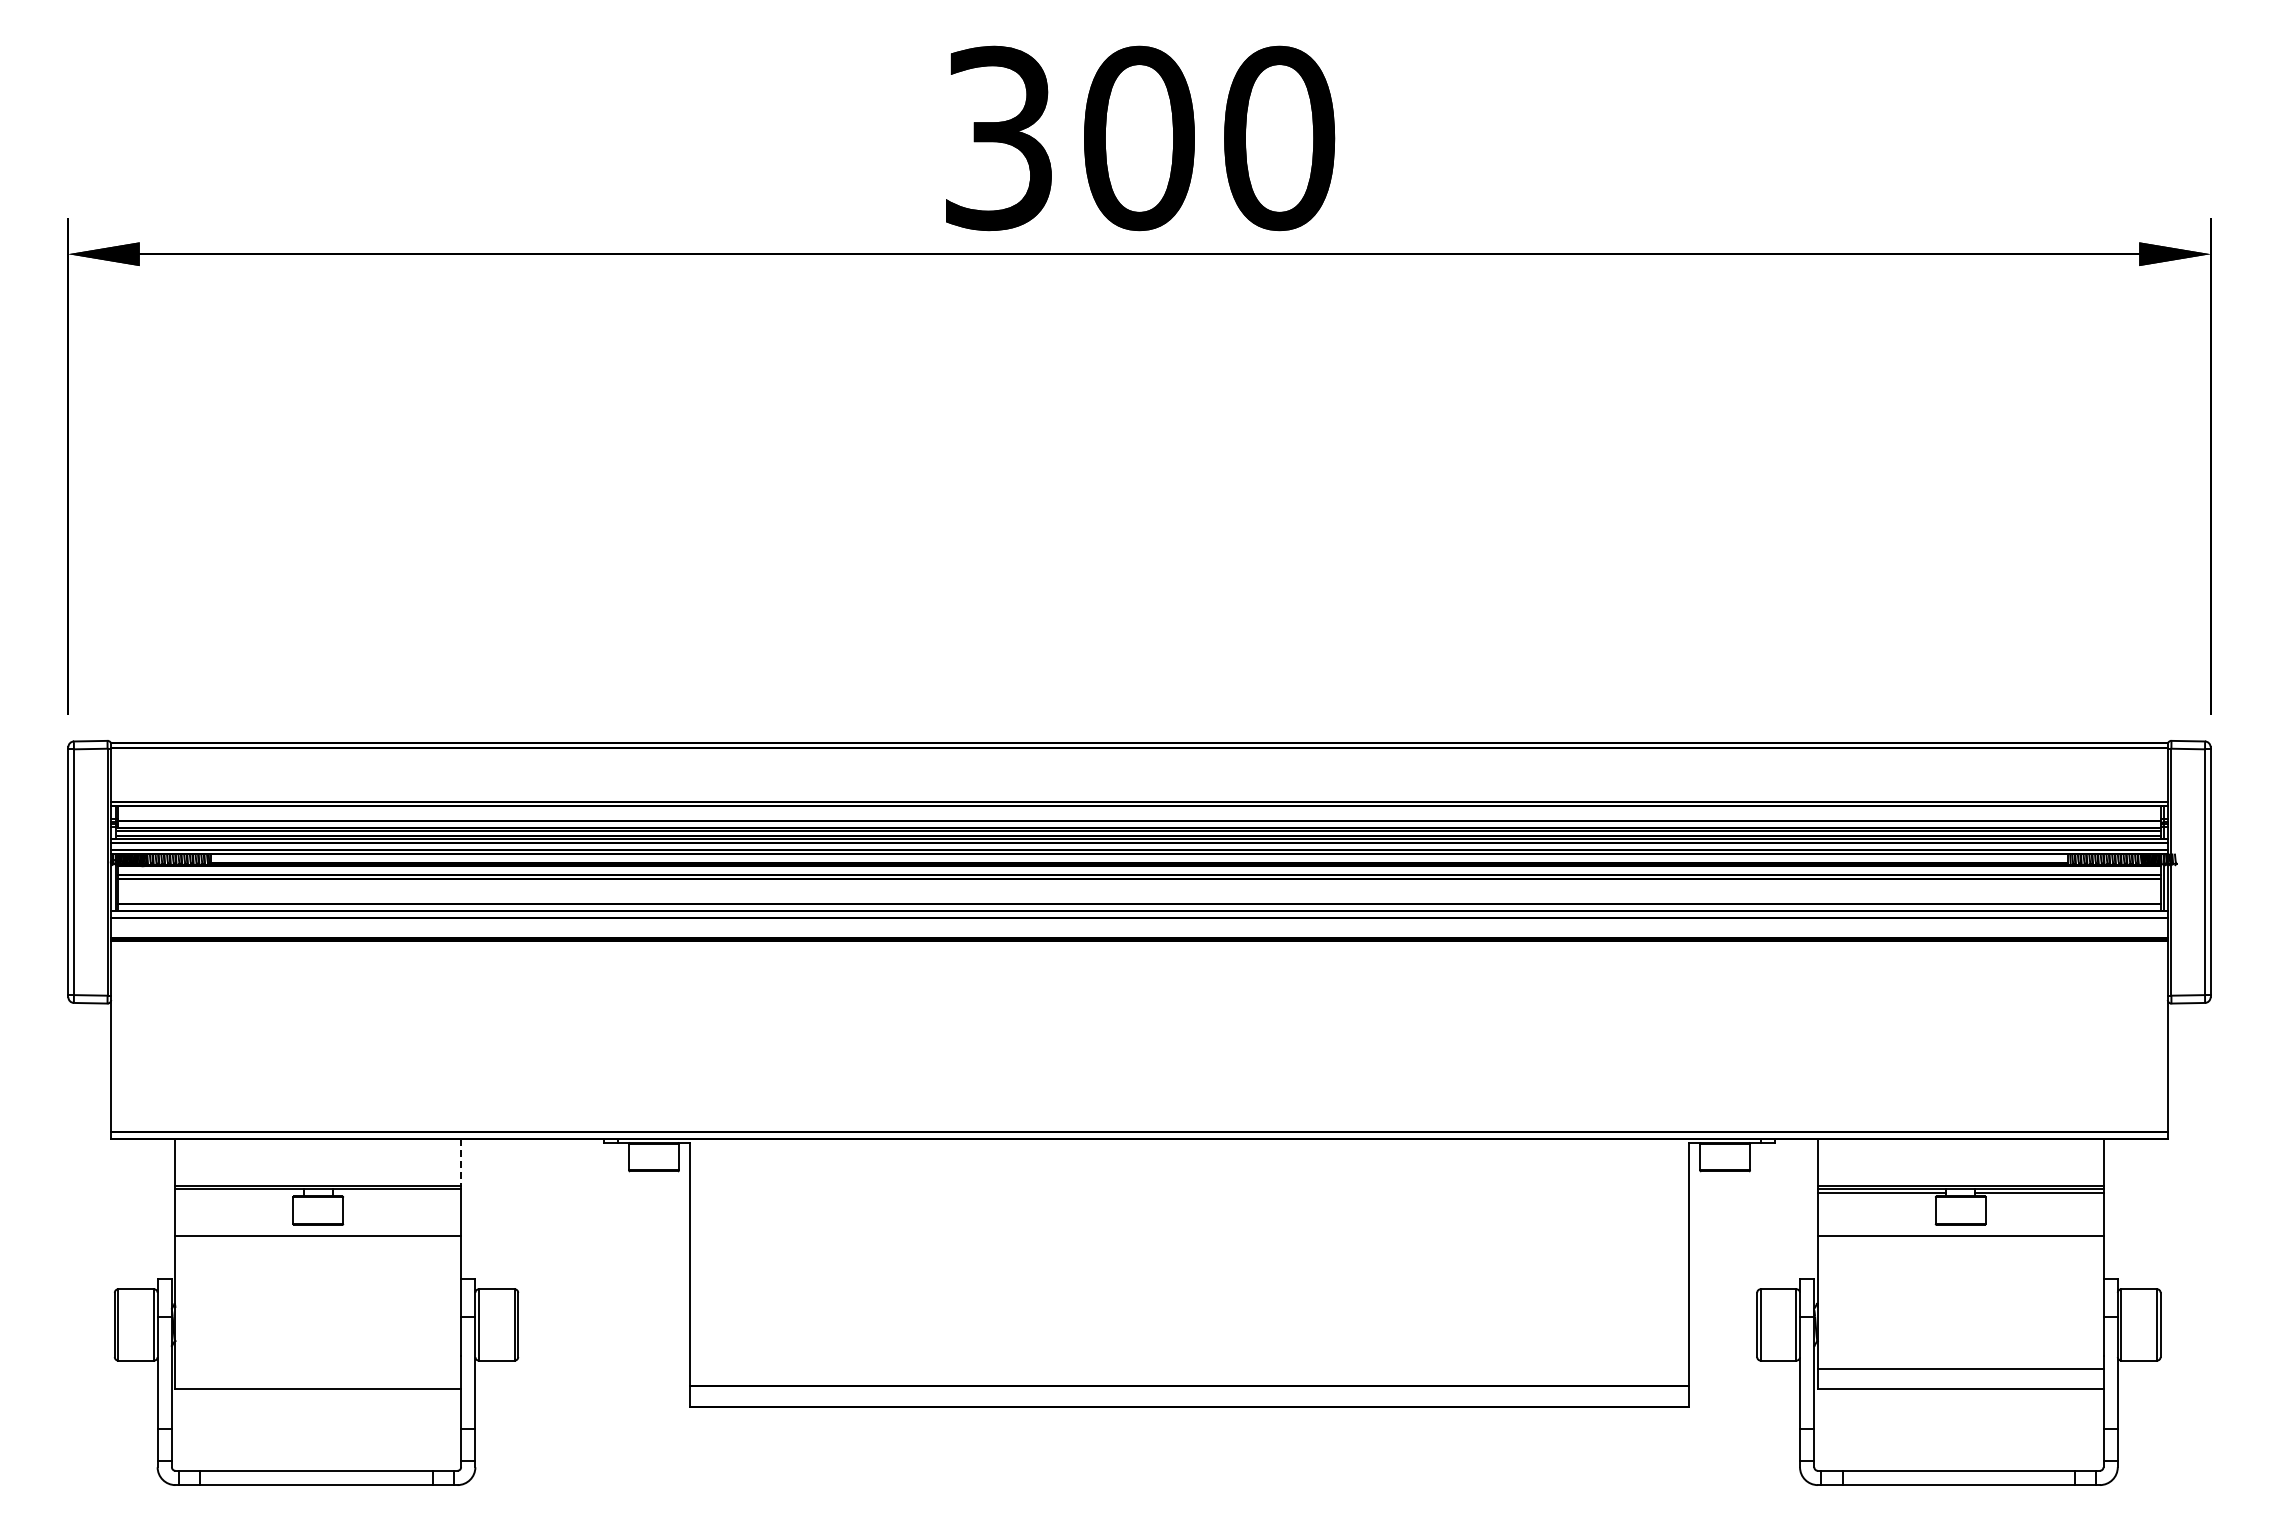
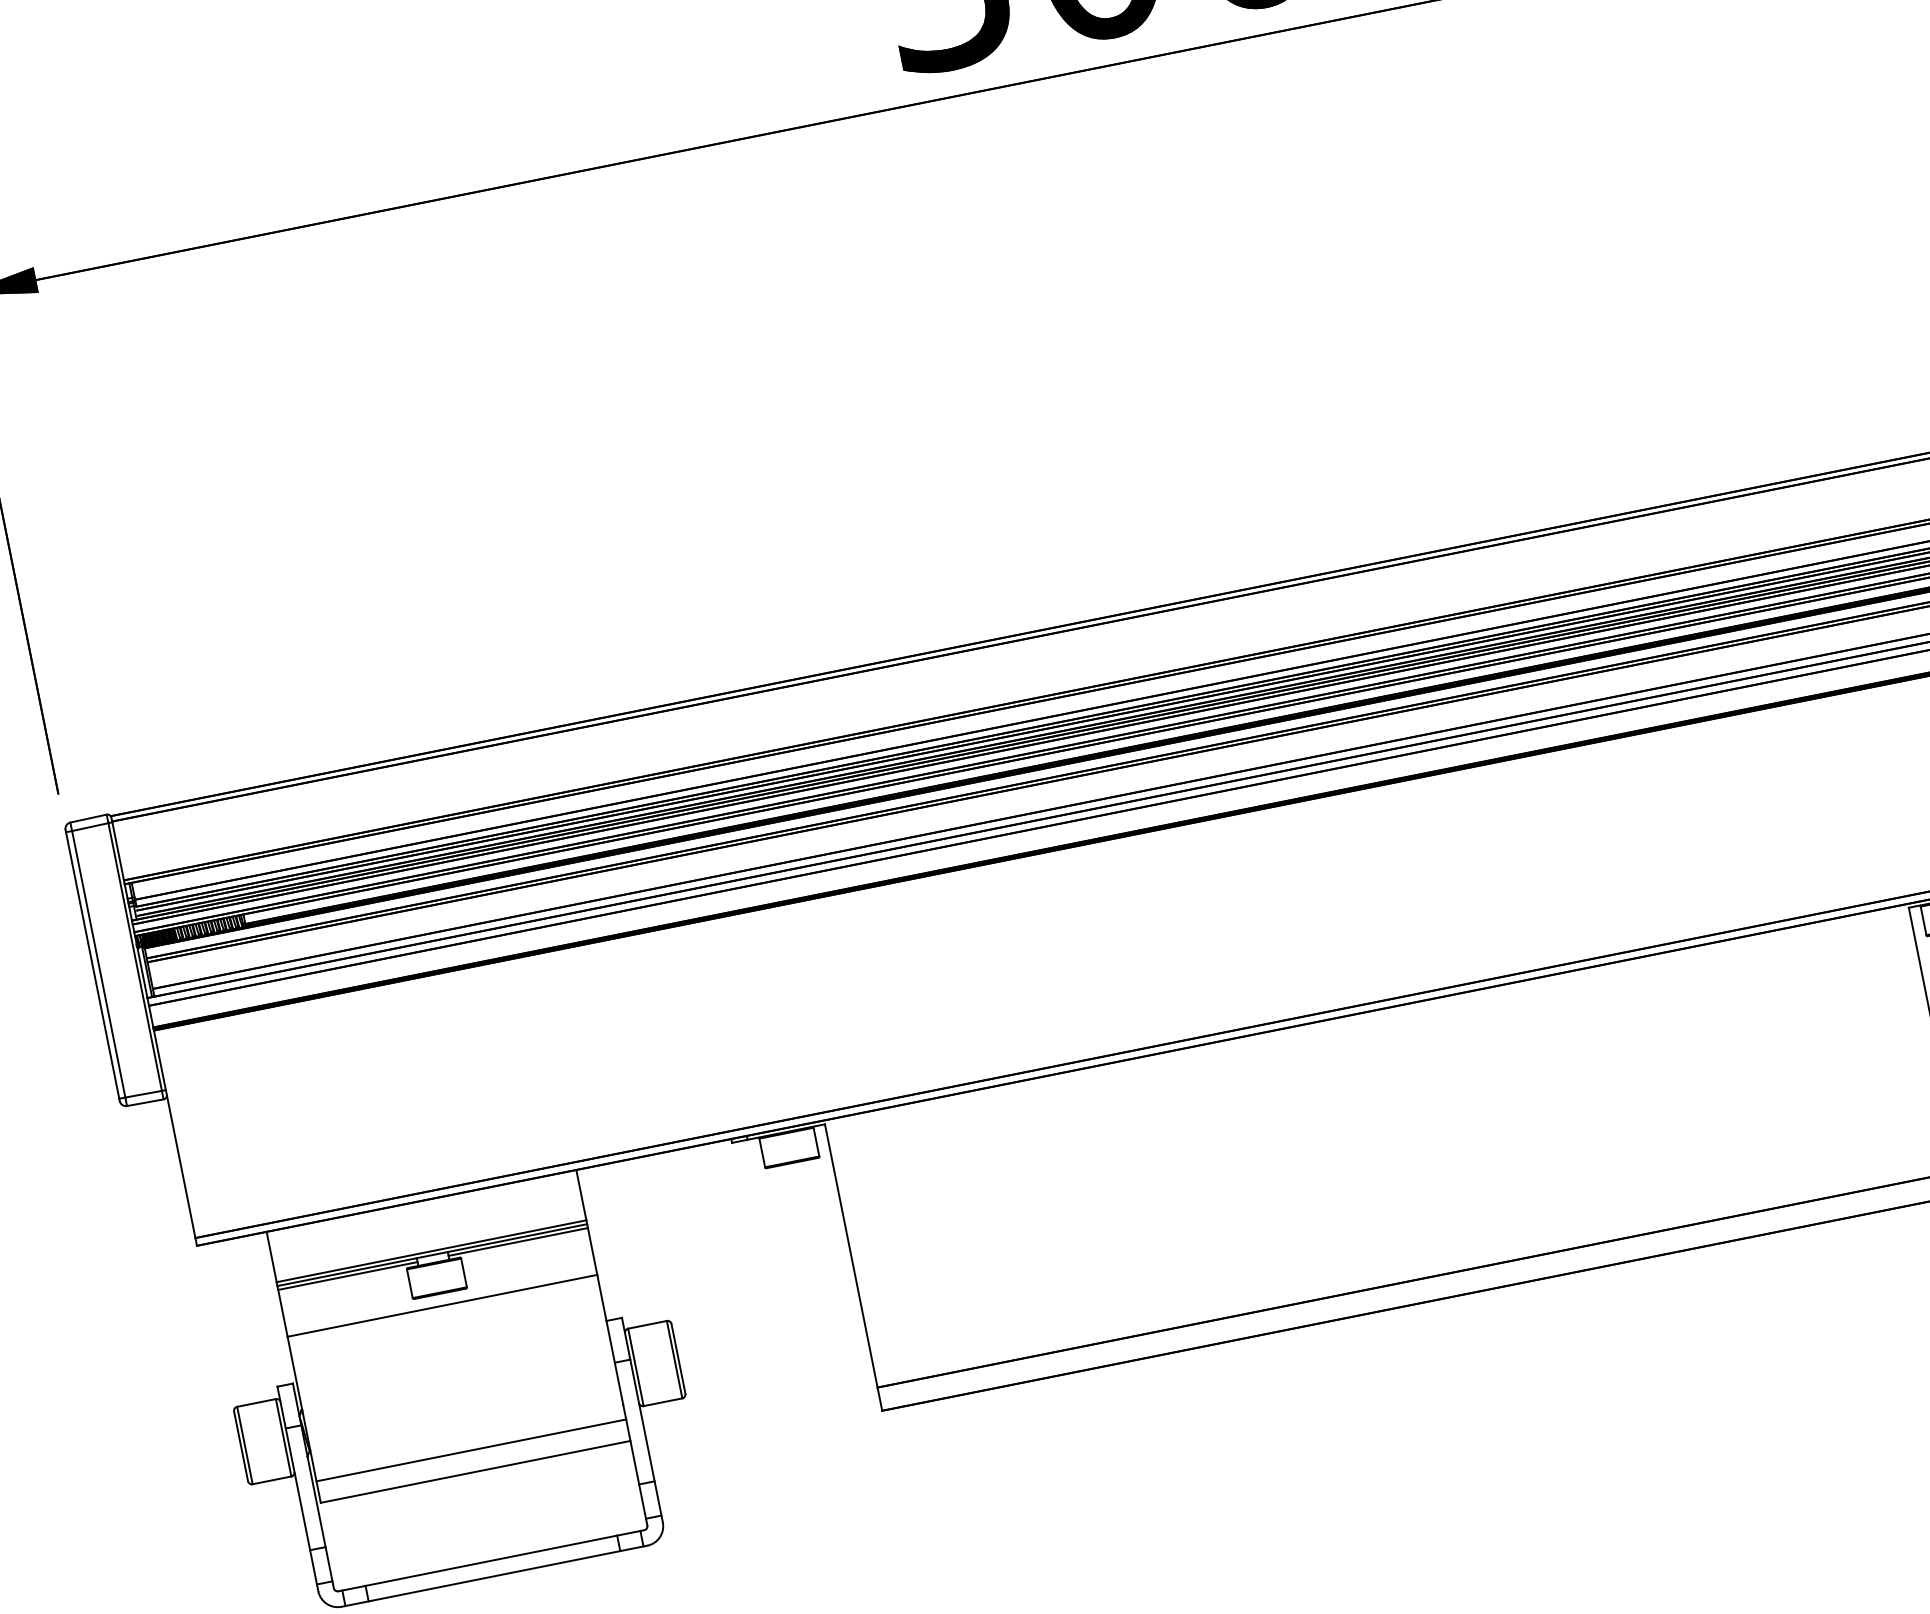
line: (461, 1162) -> (581, 1195), dashed -> solid
line: (239, 1192) -> (347, 1275), added
line: (396, 1192) -> (517, 1241), added
line: (318, 1369) -> (471, 1450), added

